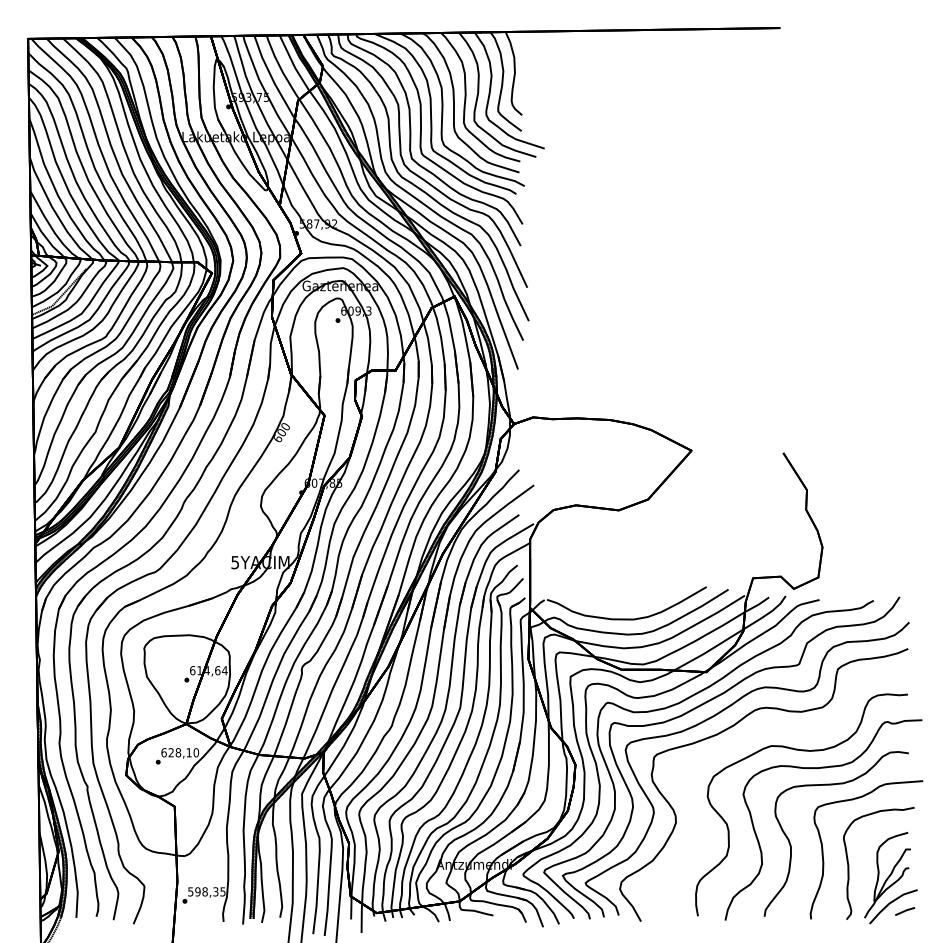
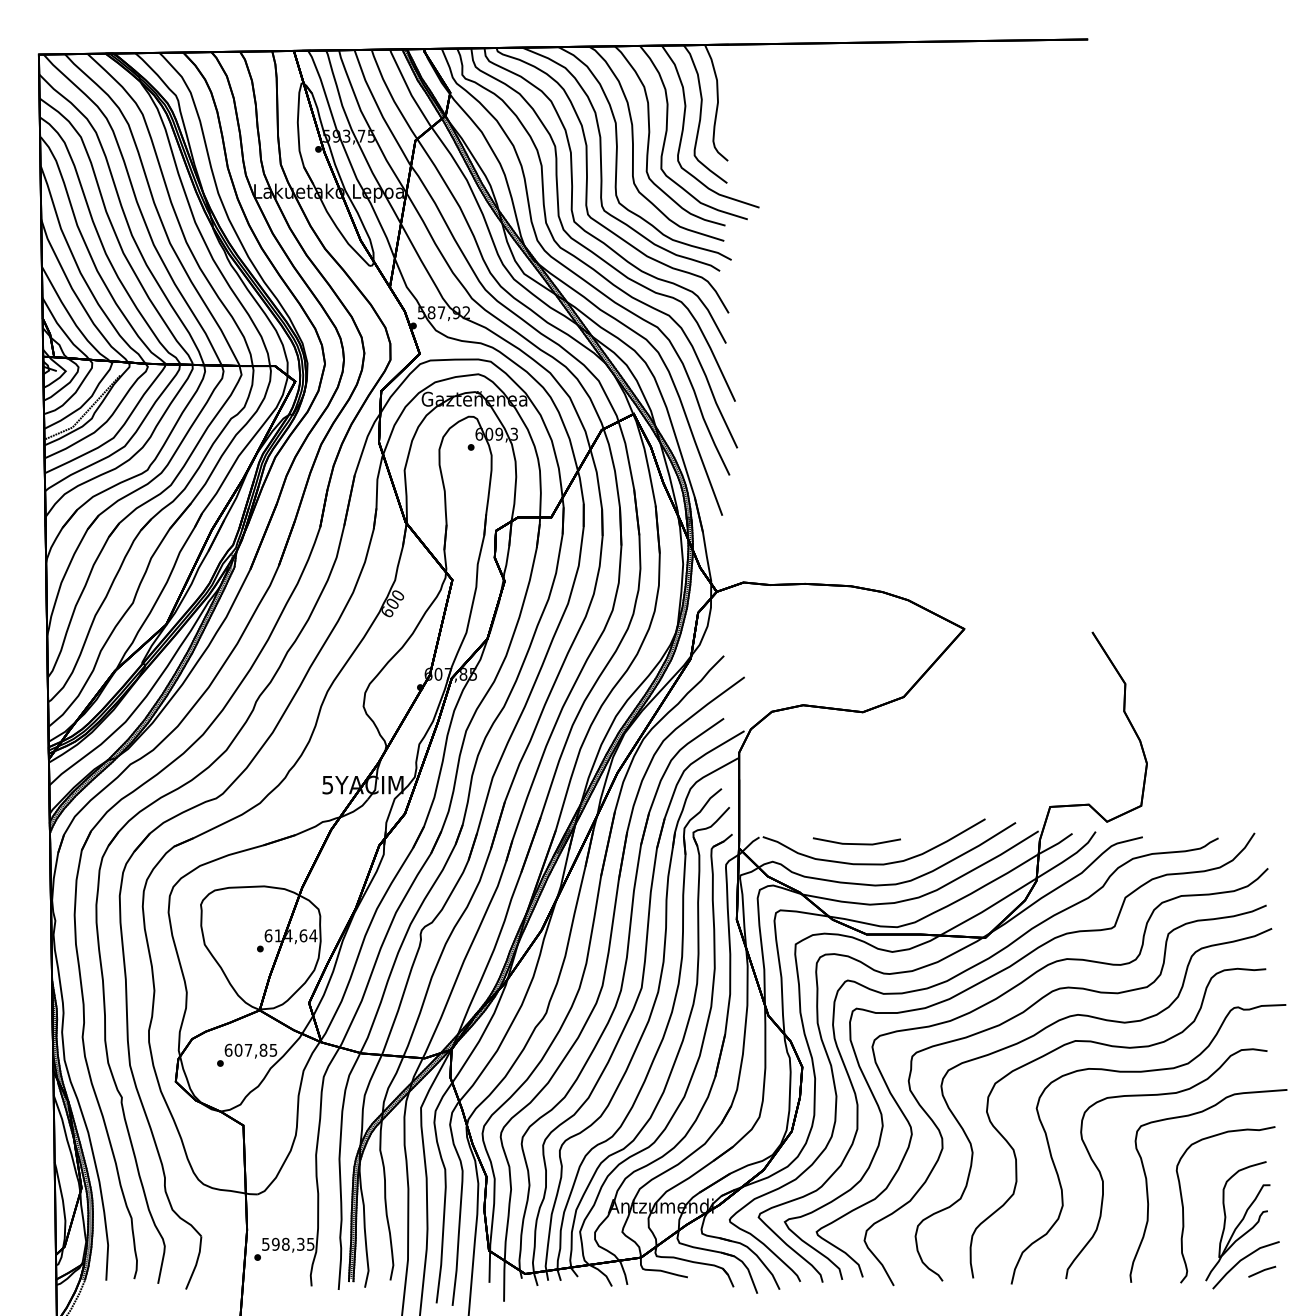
line: (614, 604) -> (856, 843), added
part: (793, 732) -> (1106, 1021), added
text: (183, 752) -> (255, 1049), 628,10 -> 607,85

